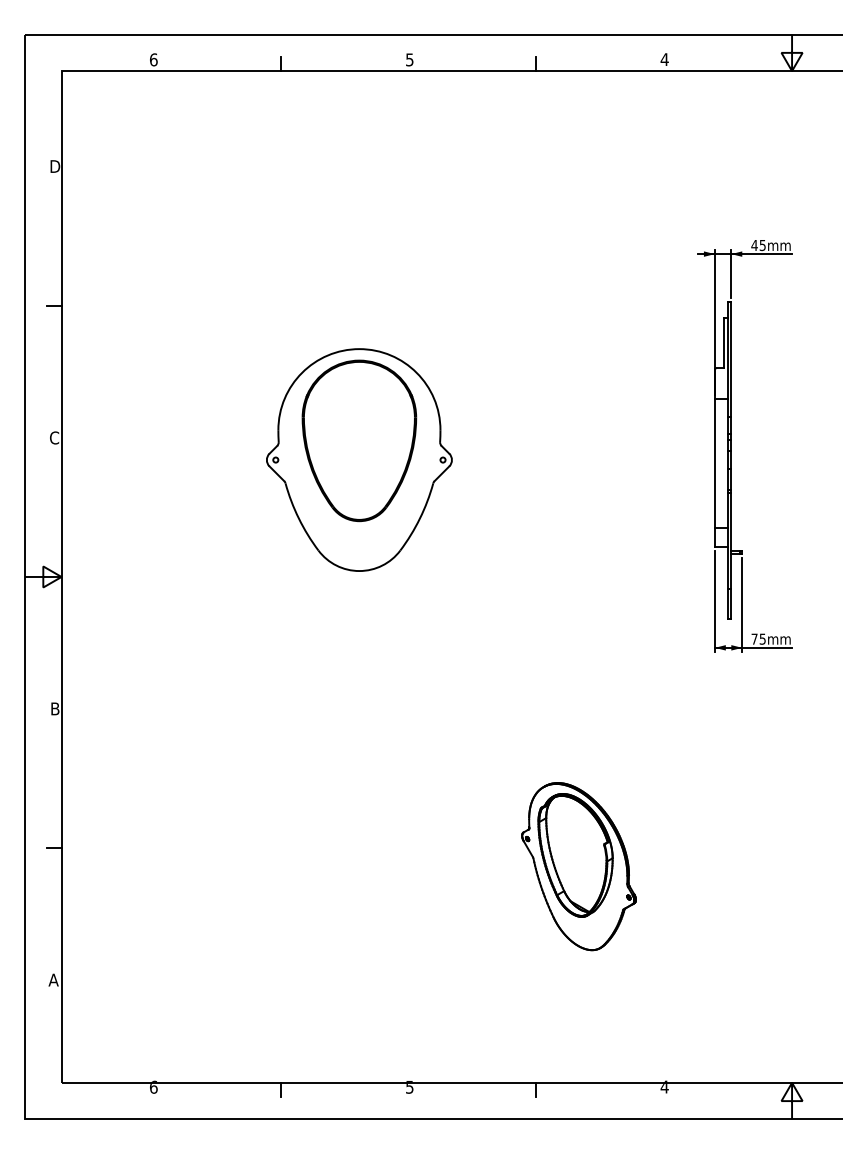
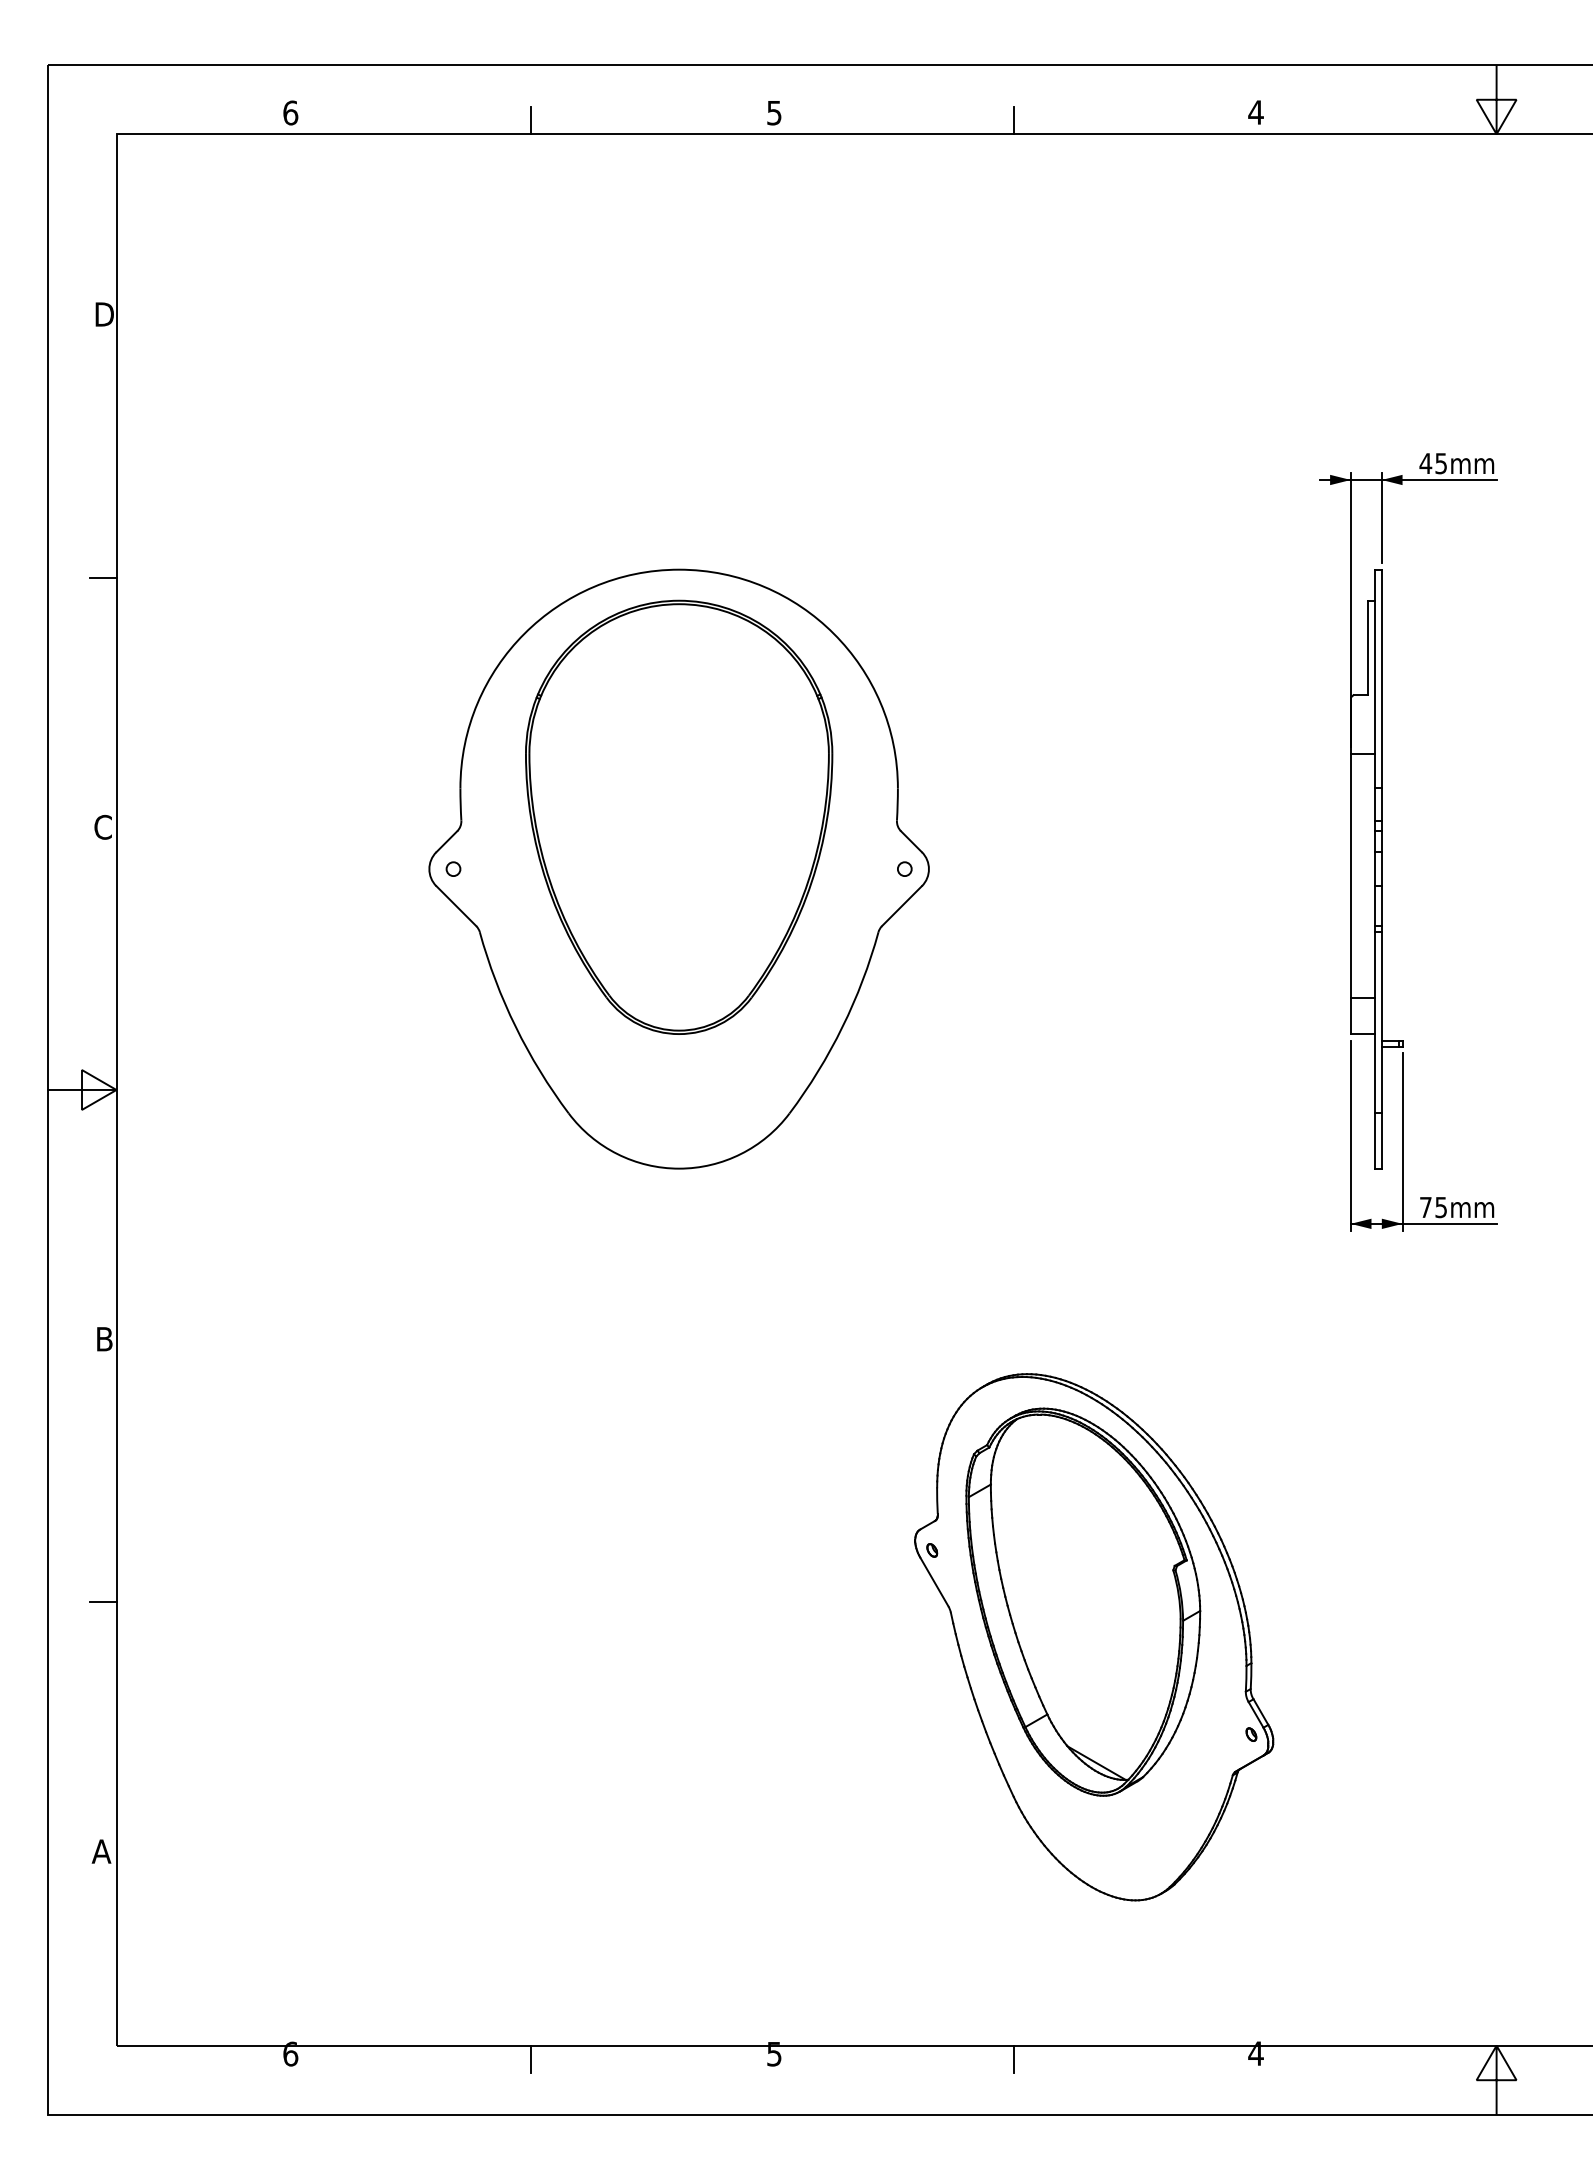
part: (359, 459) -> (679, 868), size x1.43
part: (578, 866) -> (1093, 1636), size x1.67

